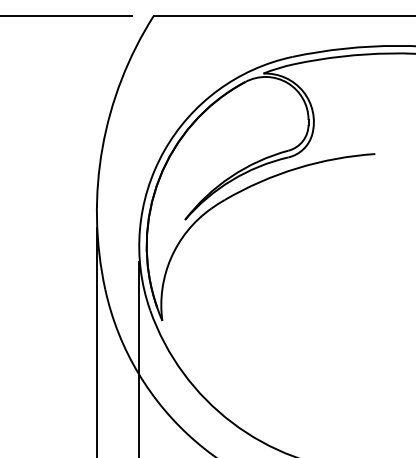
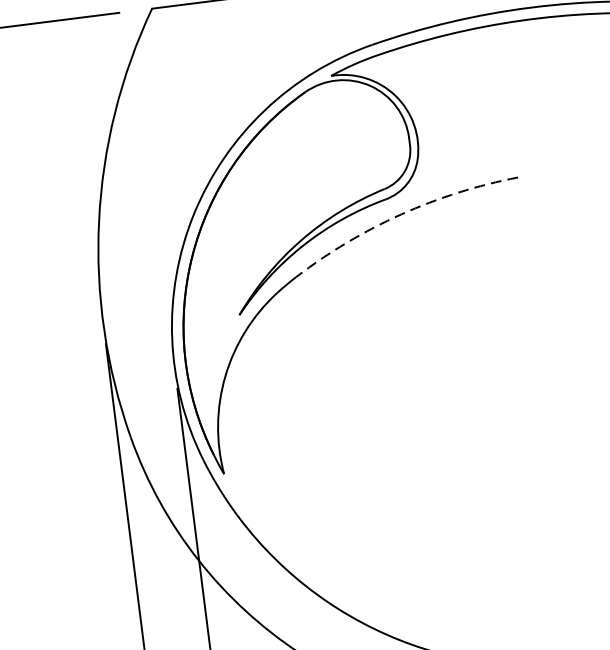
arc: (297, 168) -> (401, 214), solid -> dashed

